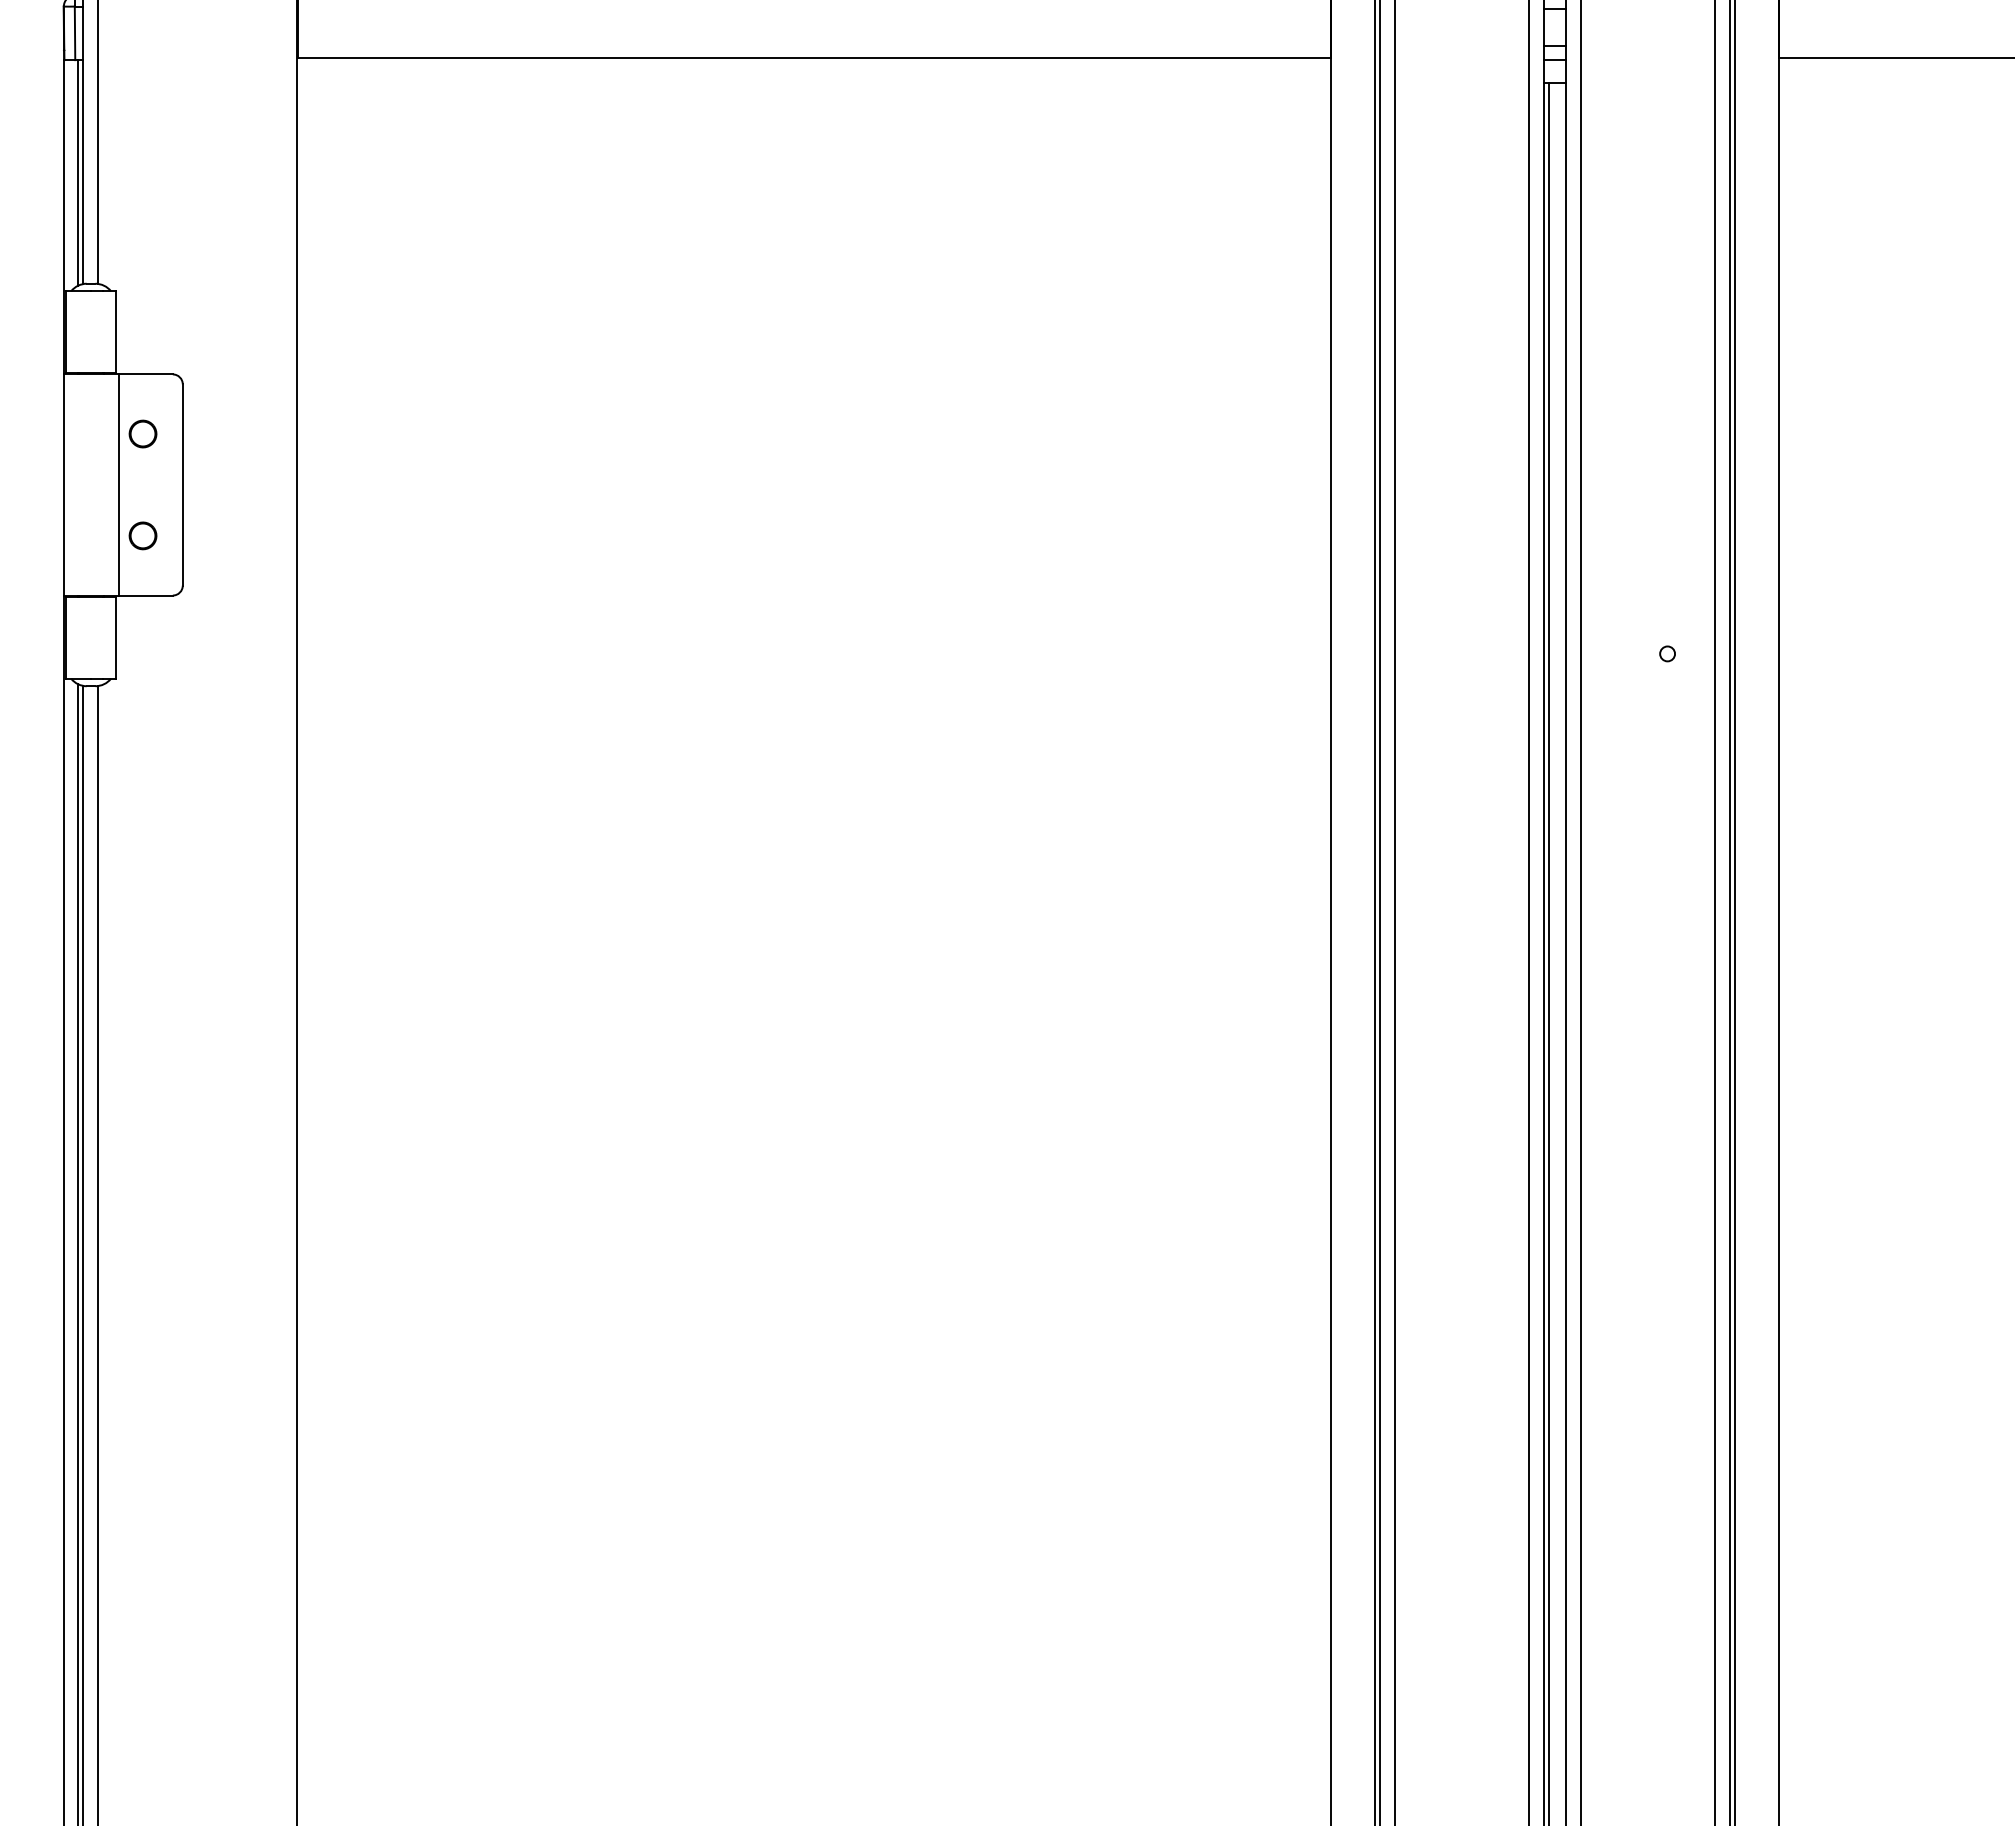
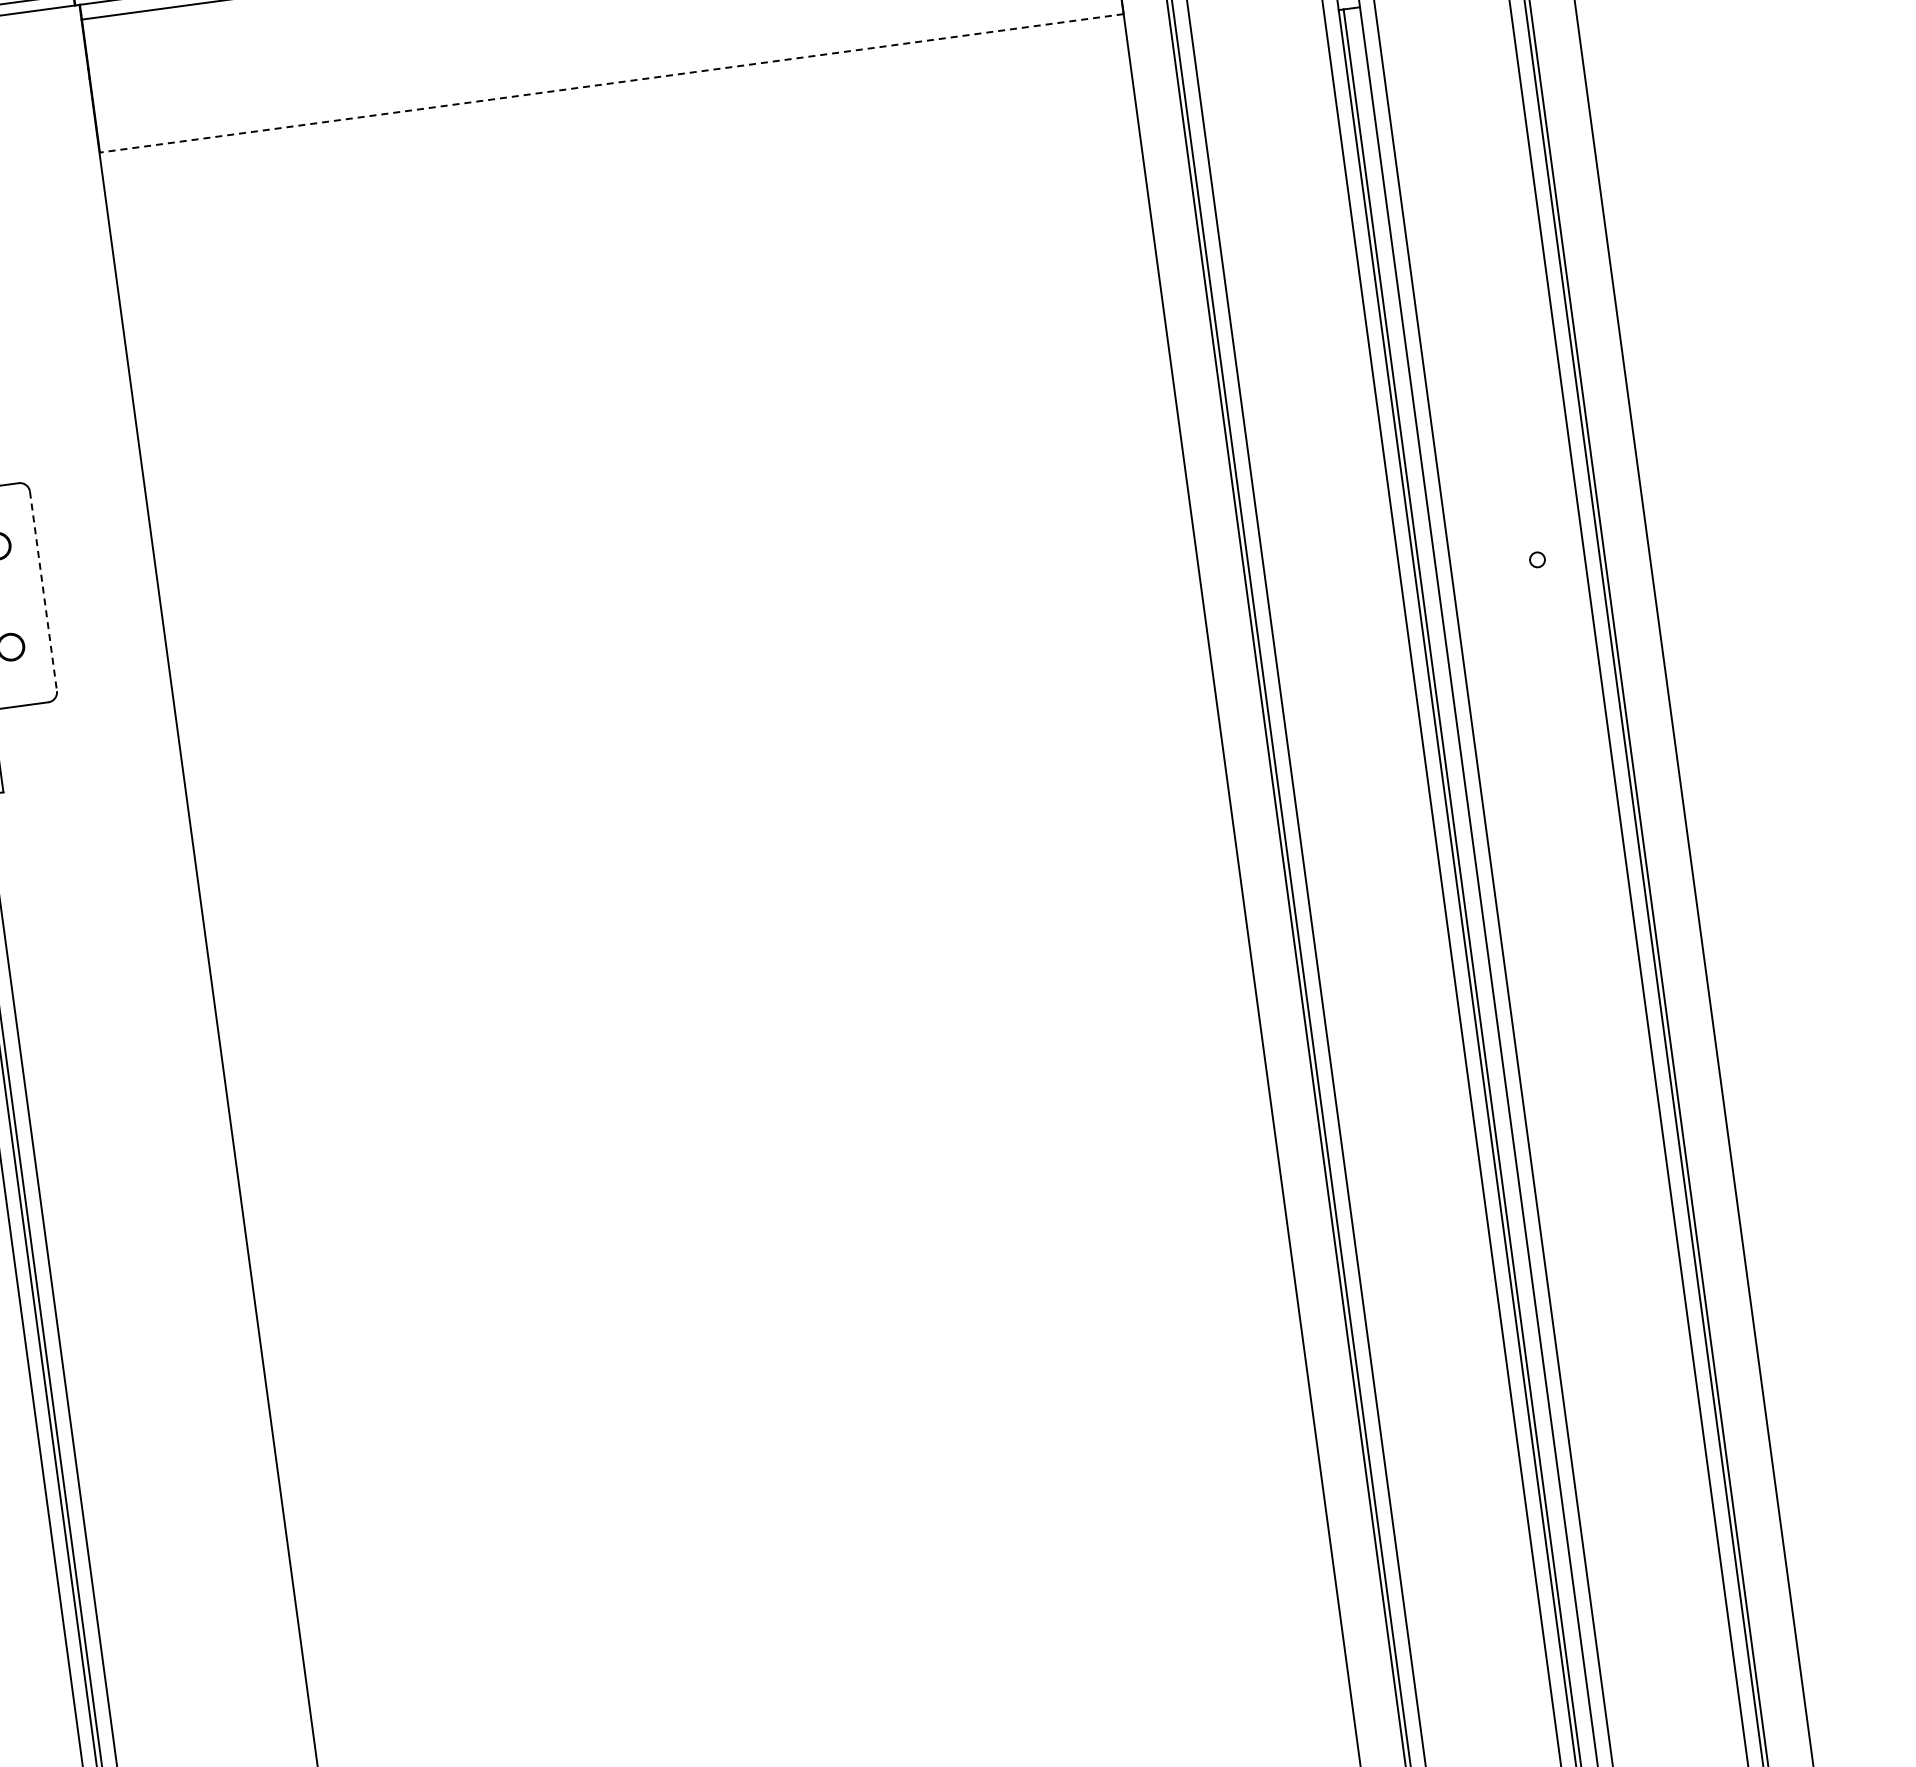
line: (814, 57) -> (612, 83), solid -> dashed
line: (182, 484) -> (43, 590), solid -> dashed

